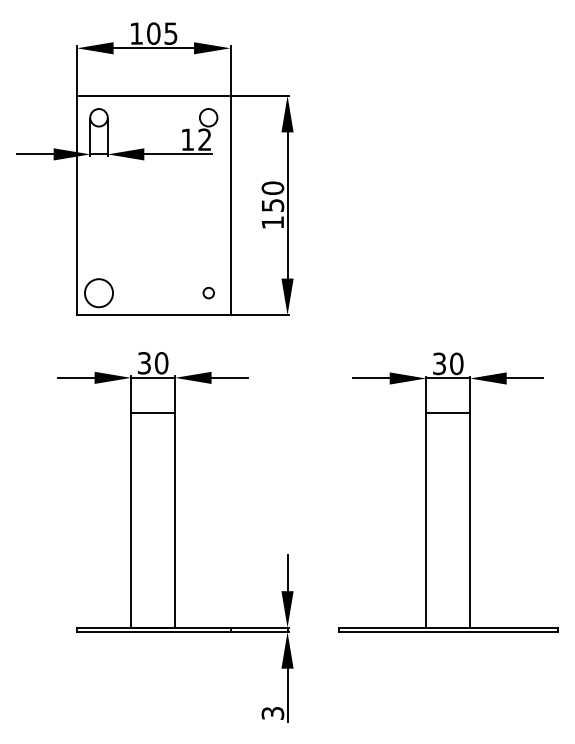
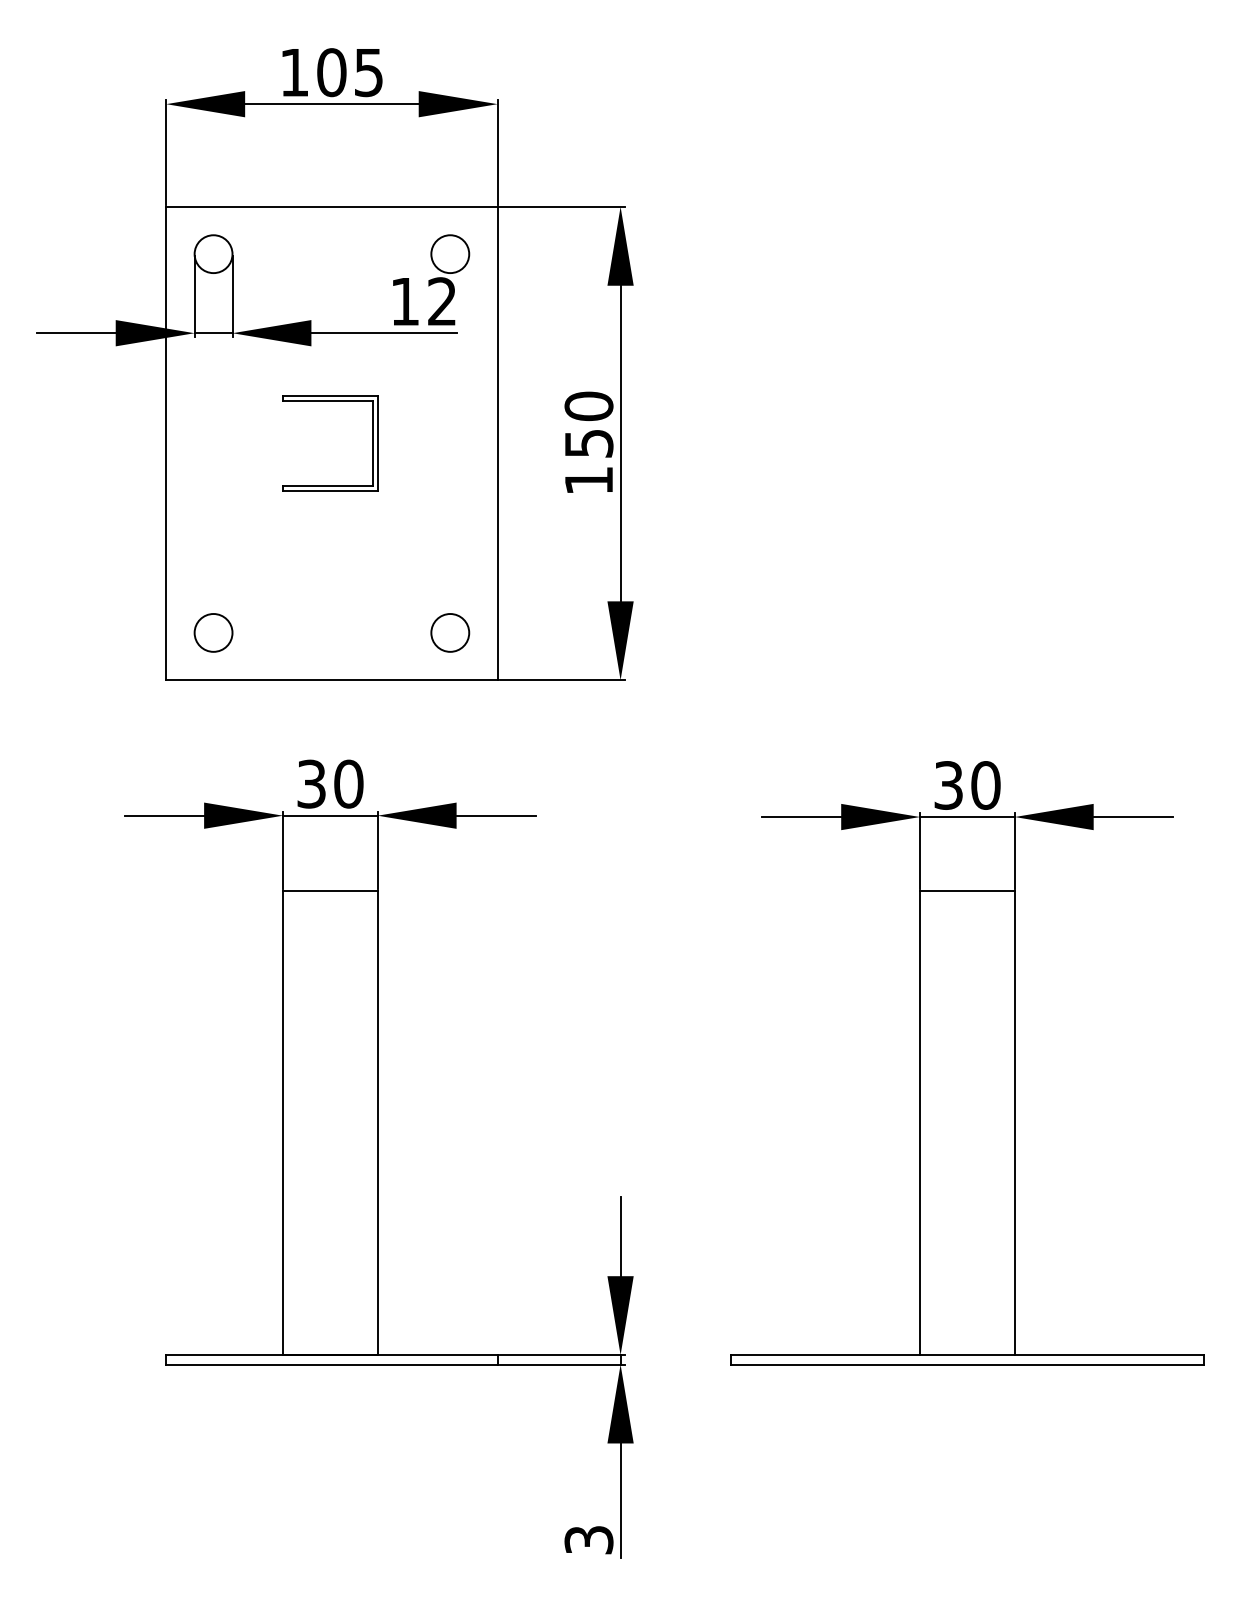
part: (152, 186) -> (329, 402), added
circle: (98, 292) -> (212, 631), size x0.62
circle: (208, 292) -> (449, 631), size x1.67

